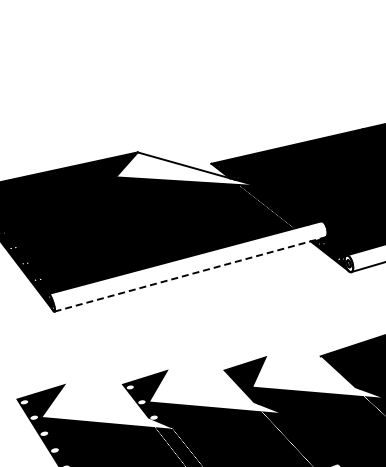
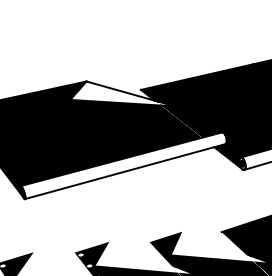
line: (190, 274) -> (125, 171), dashed -> solid

